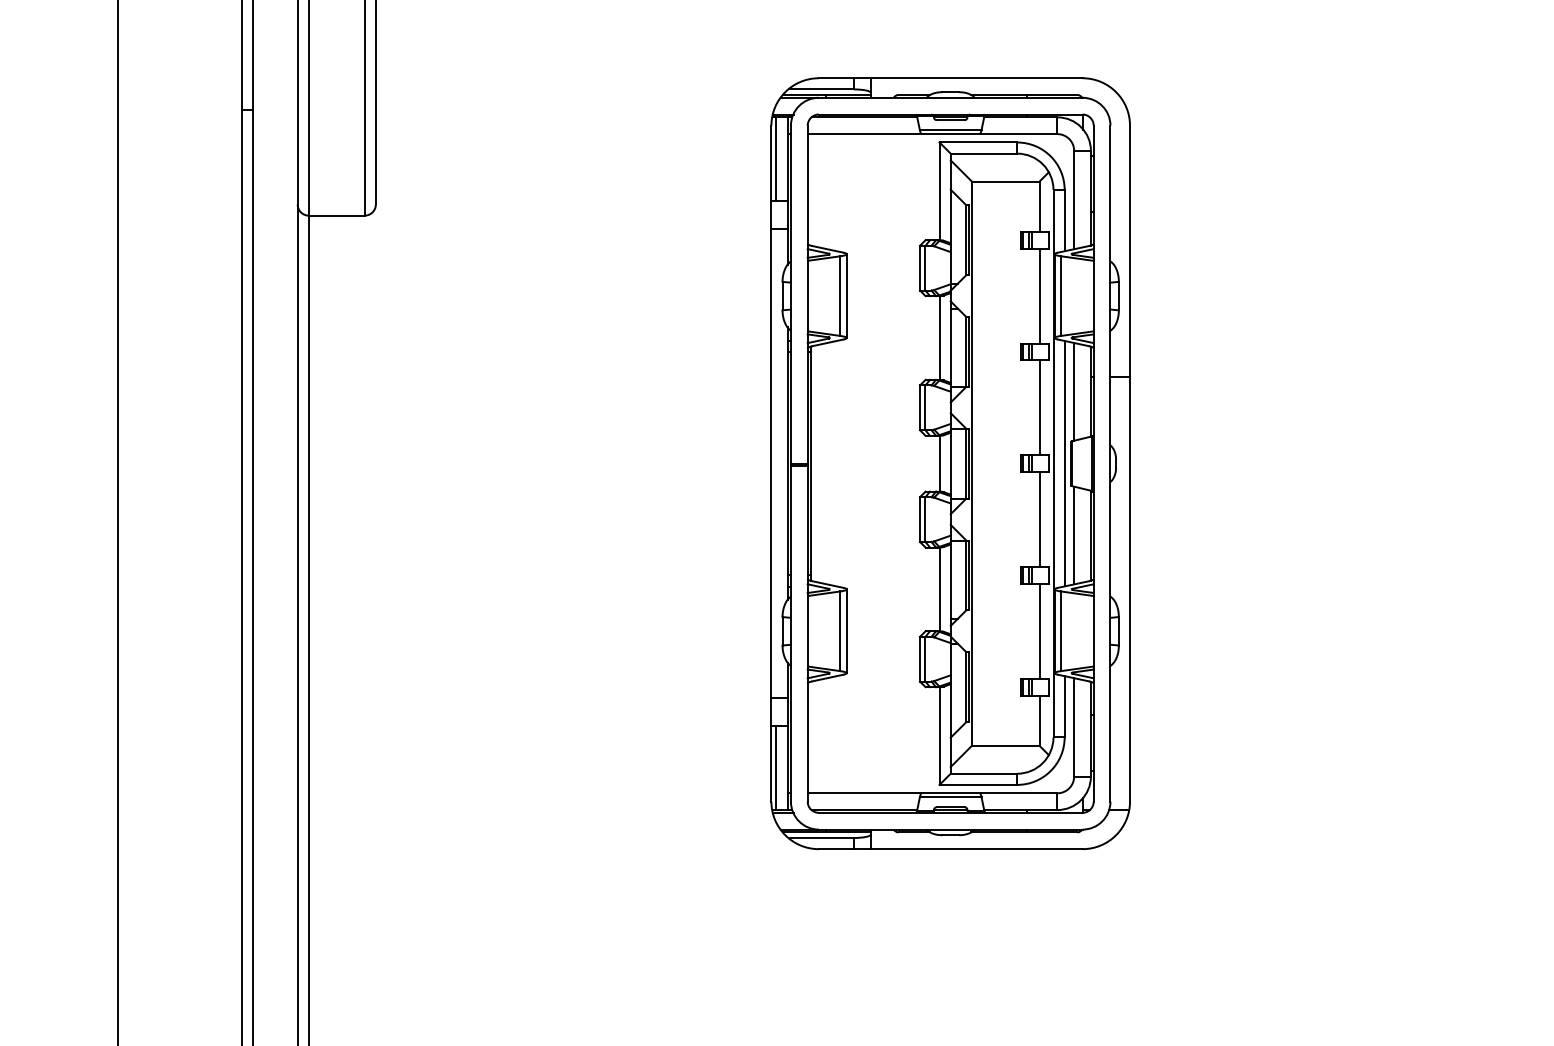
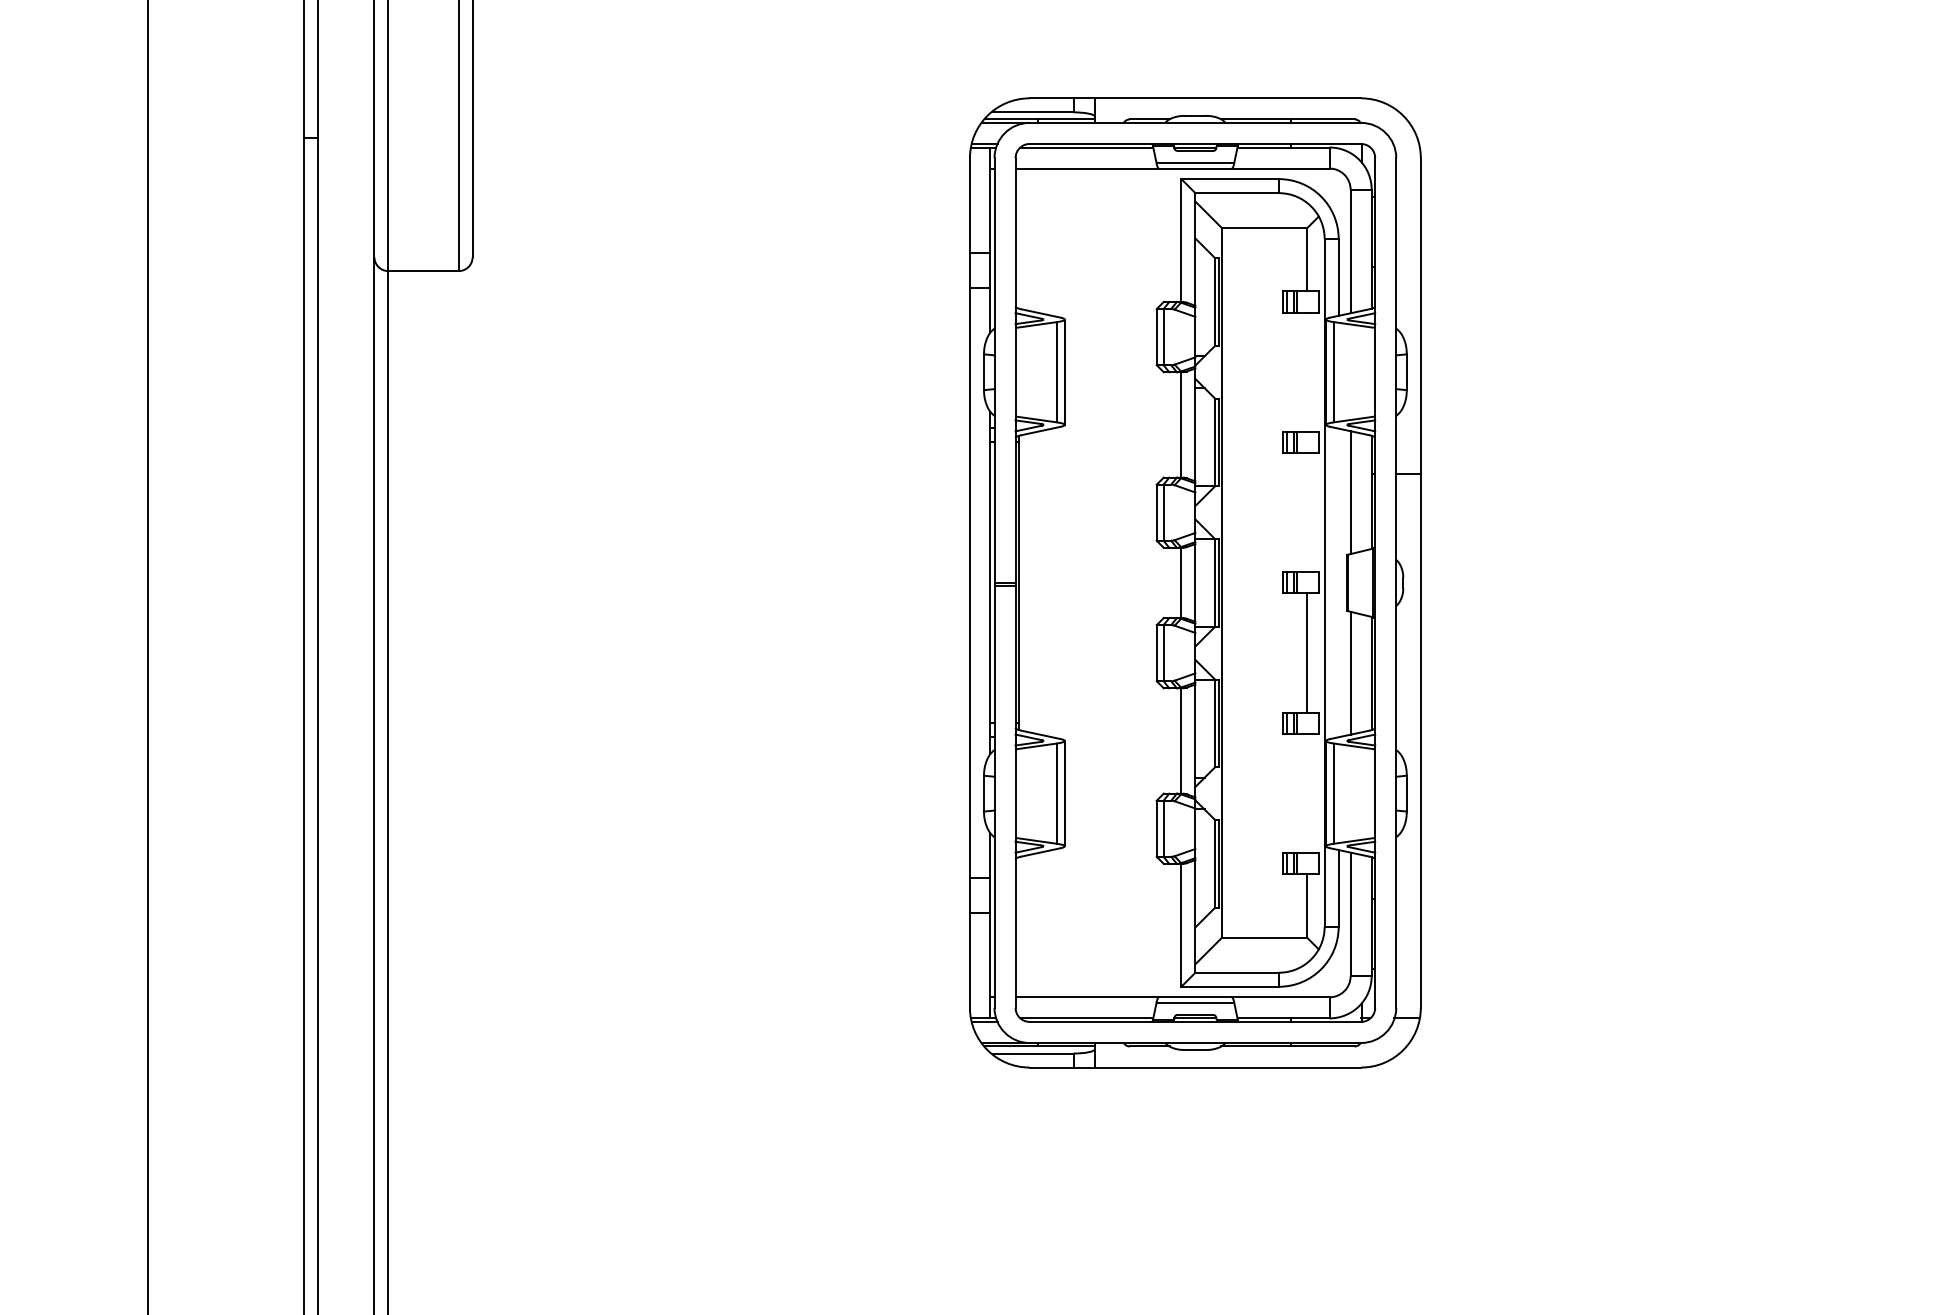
line: (776, 158) -> (976, 199), removed
line: (1039, 295) -> (1307, 371), removed
line: (1039, 407) -> (1307, 512), removed
line: (1064, 463) -> (1338, 582), removed
line: (1039, 631) -> (1307, 793), removed
line: (776, 767) -> (976, 965), removed

